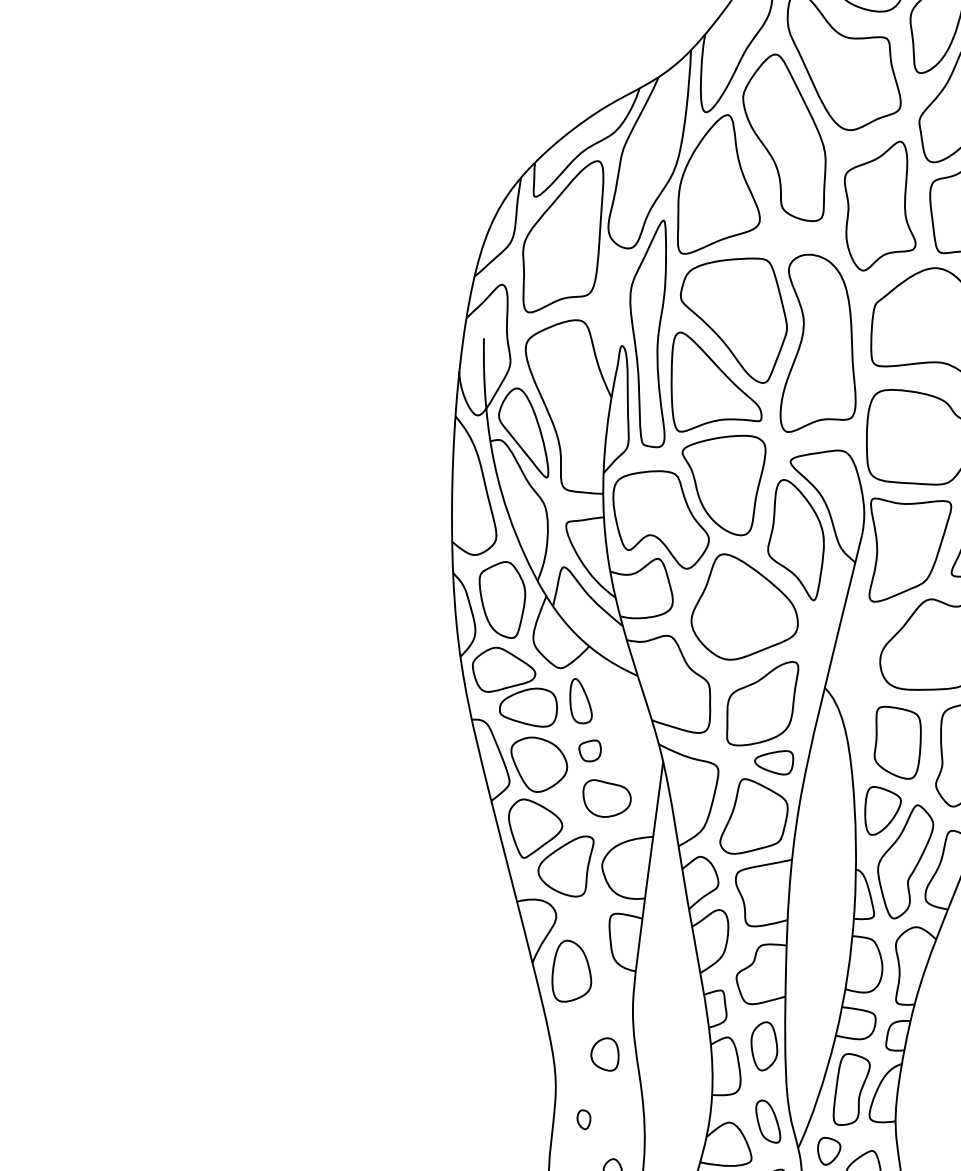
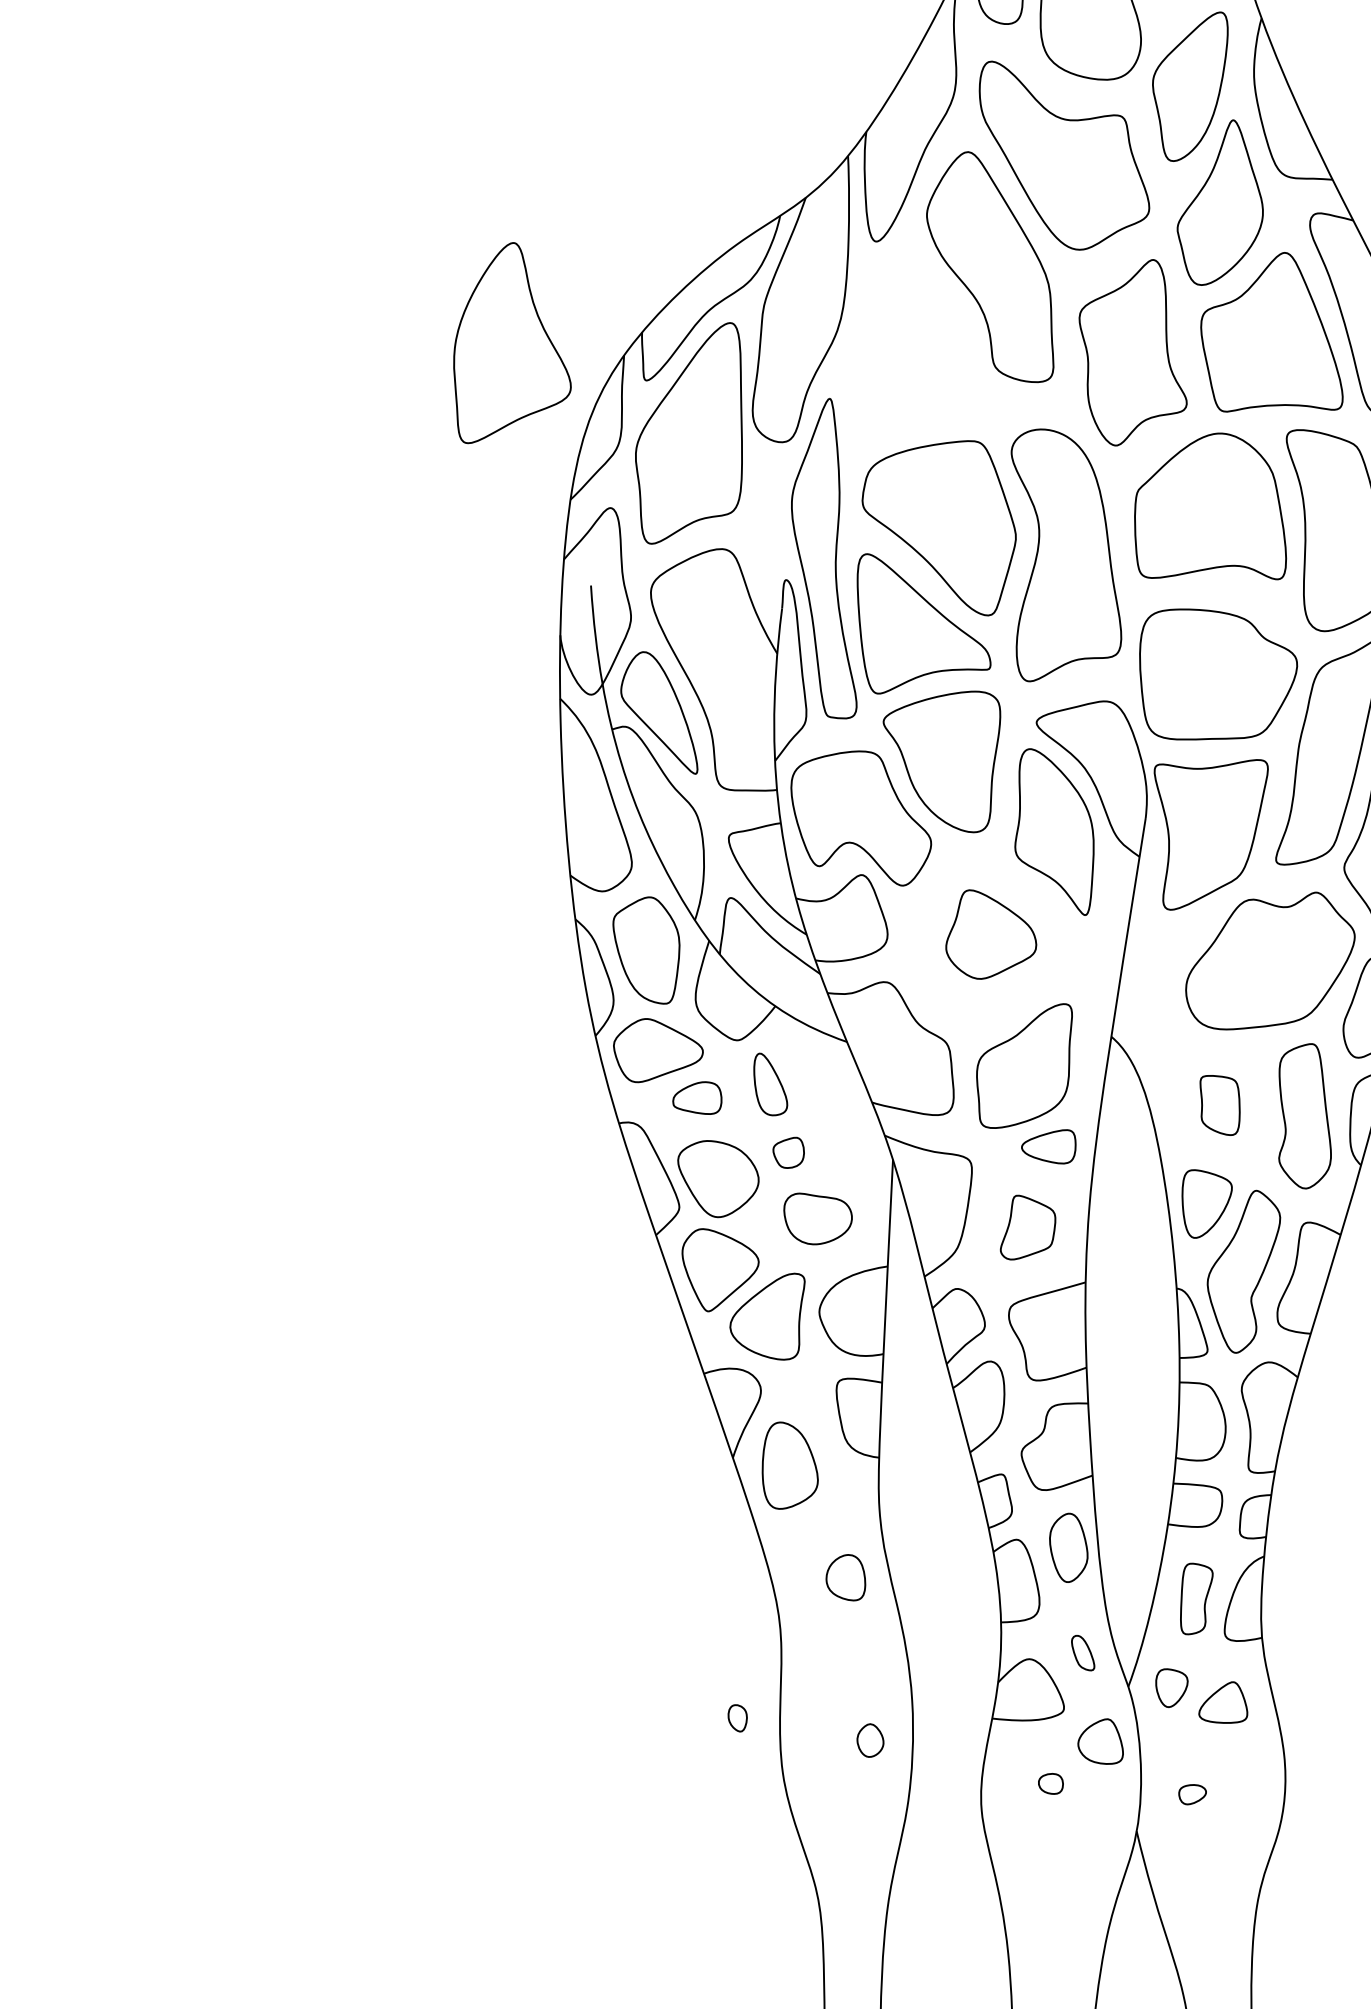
part: (721, 186) -> (512, 343), moved
part: (746, 608) -> (991, 934), size x0.6
part: (528, 706) -> (697, 1097), size x0.6
part: (897, 742) -> (1219, 1105), size x0.6
part: (754, 817) -> (1027, 1227), size x0.6
part: (851, 1089) -> (1196, 1598), size x0.7
part: (583, 1119) -> (737, 1718), moved
part: (767, 1121) -> (1082, 1652), size x0.6

